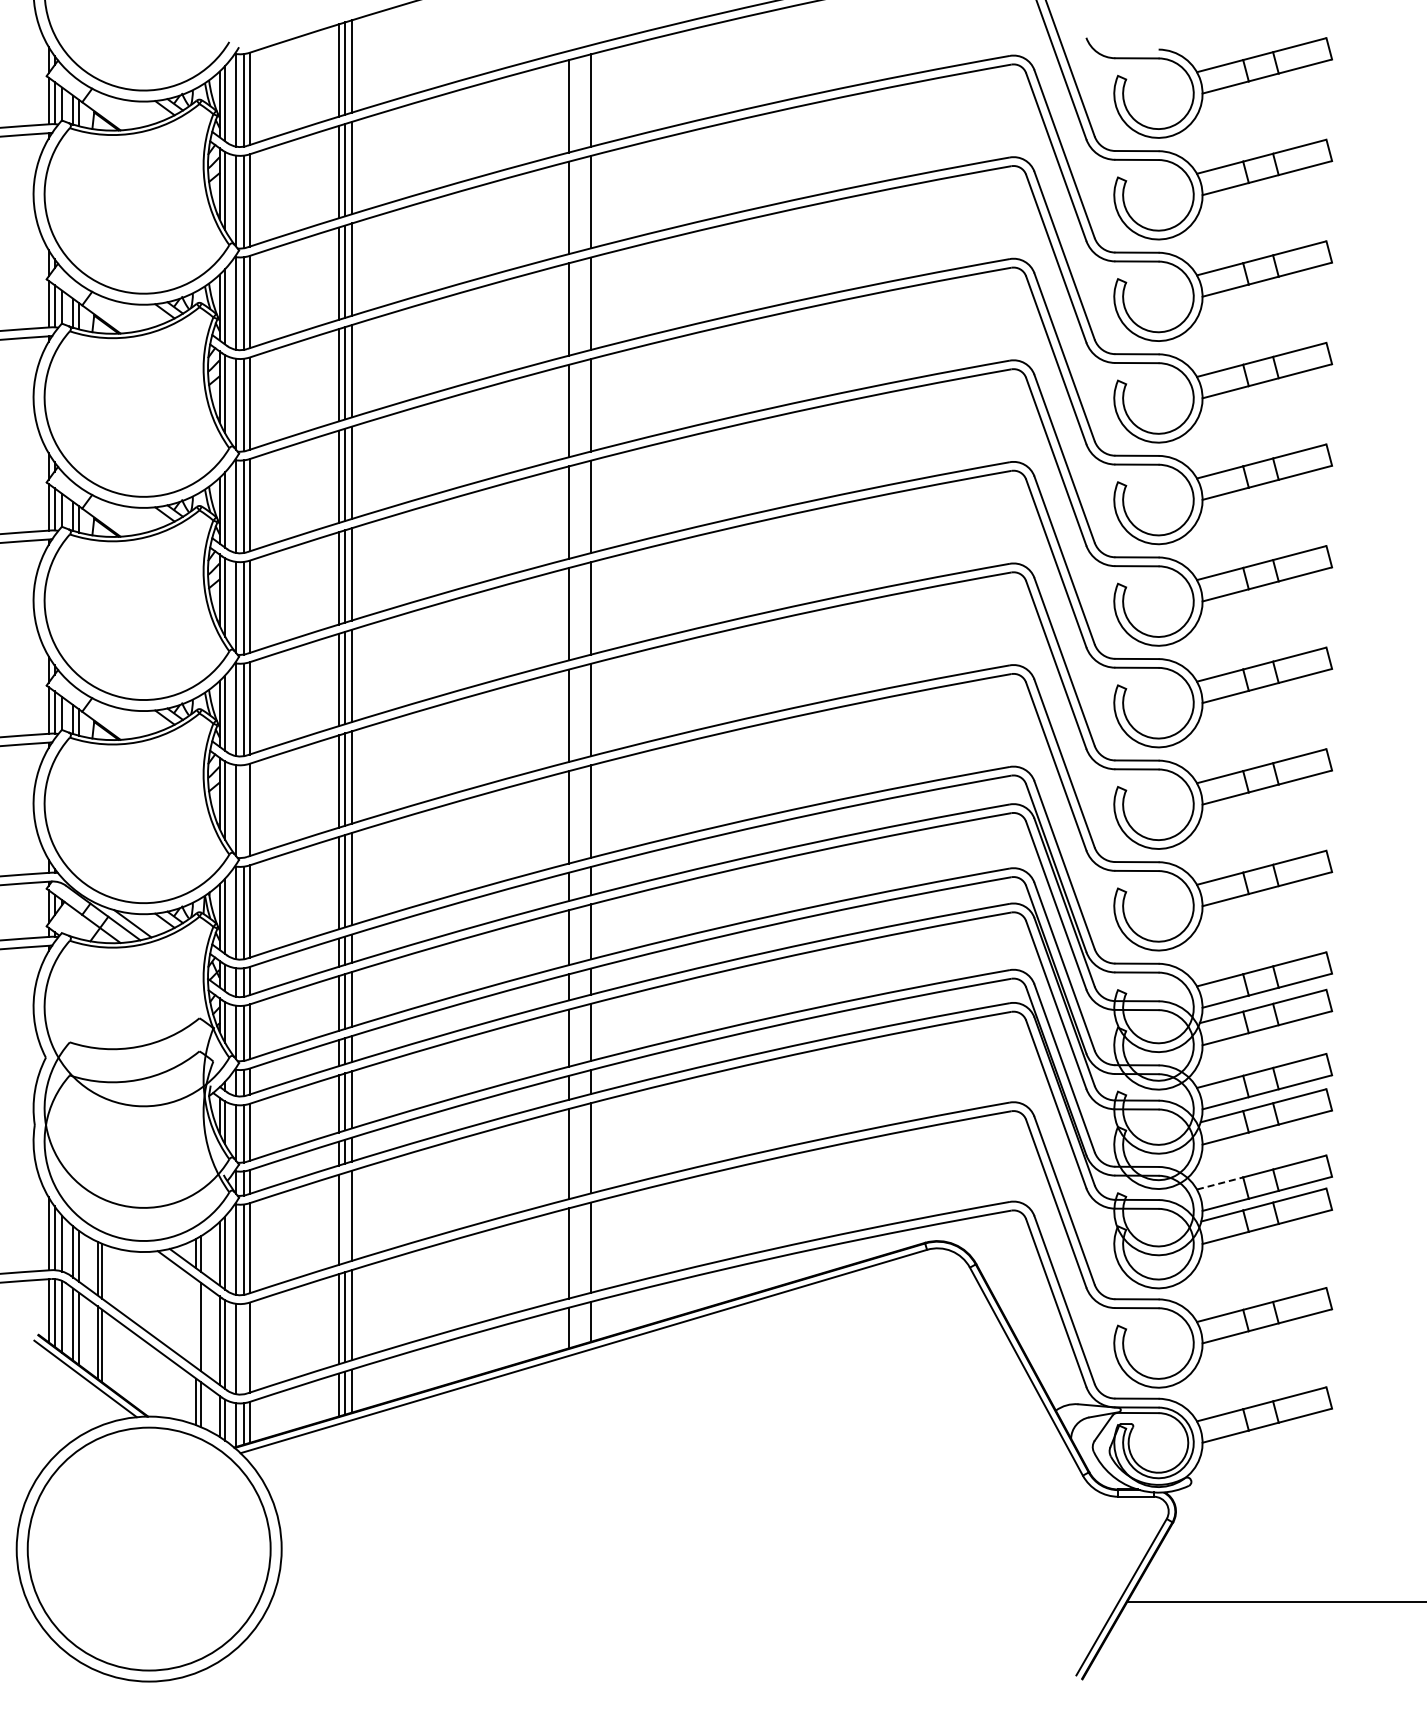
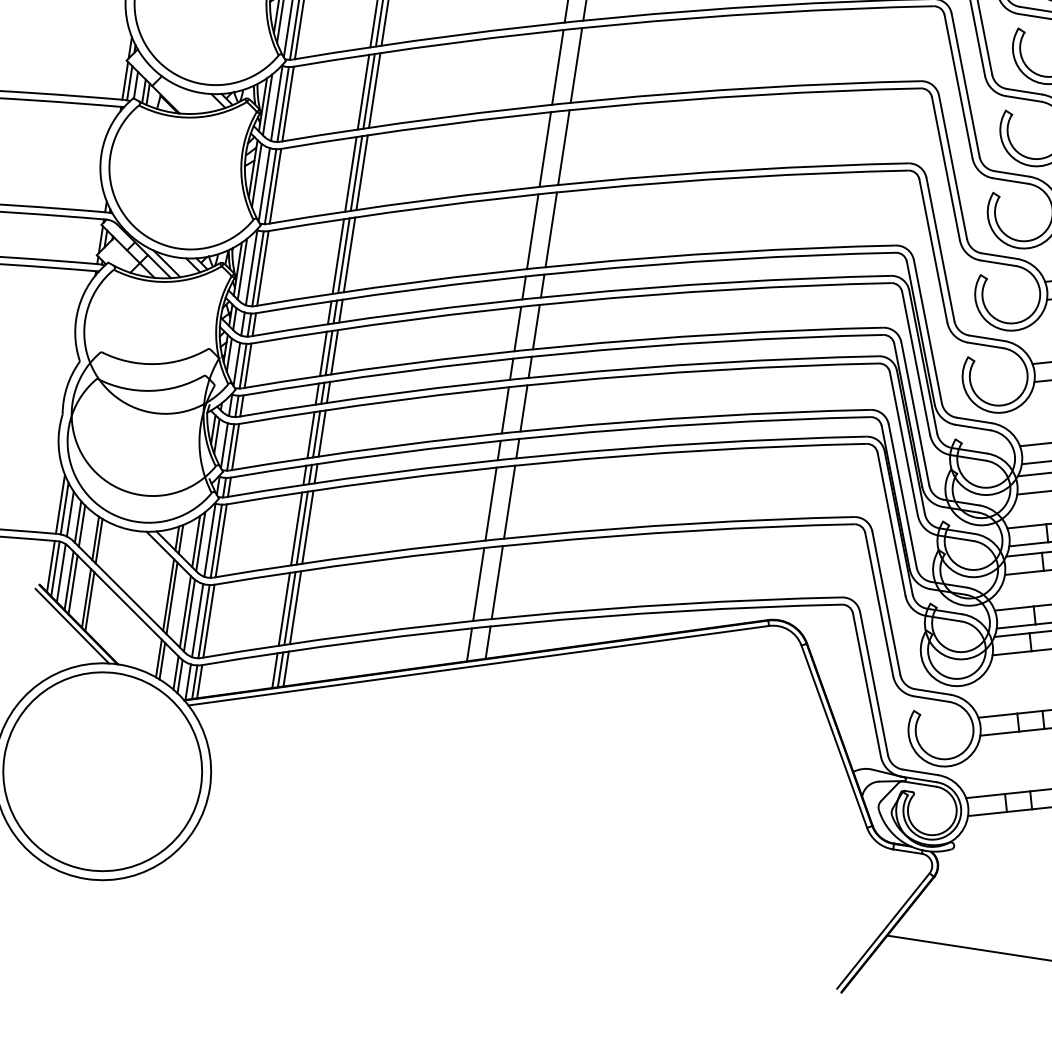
line: (243, 811) -> (270, 186), added
line: (1220, 1183) -> (1014, 608), dashed -> solid
line: (345, 1217) -> (302, 527), added
line: (196, 1323) -> (168, 595), added
line: (243, 1348) -> (203, 621), added

